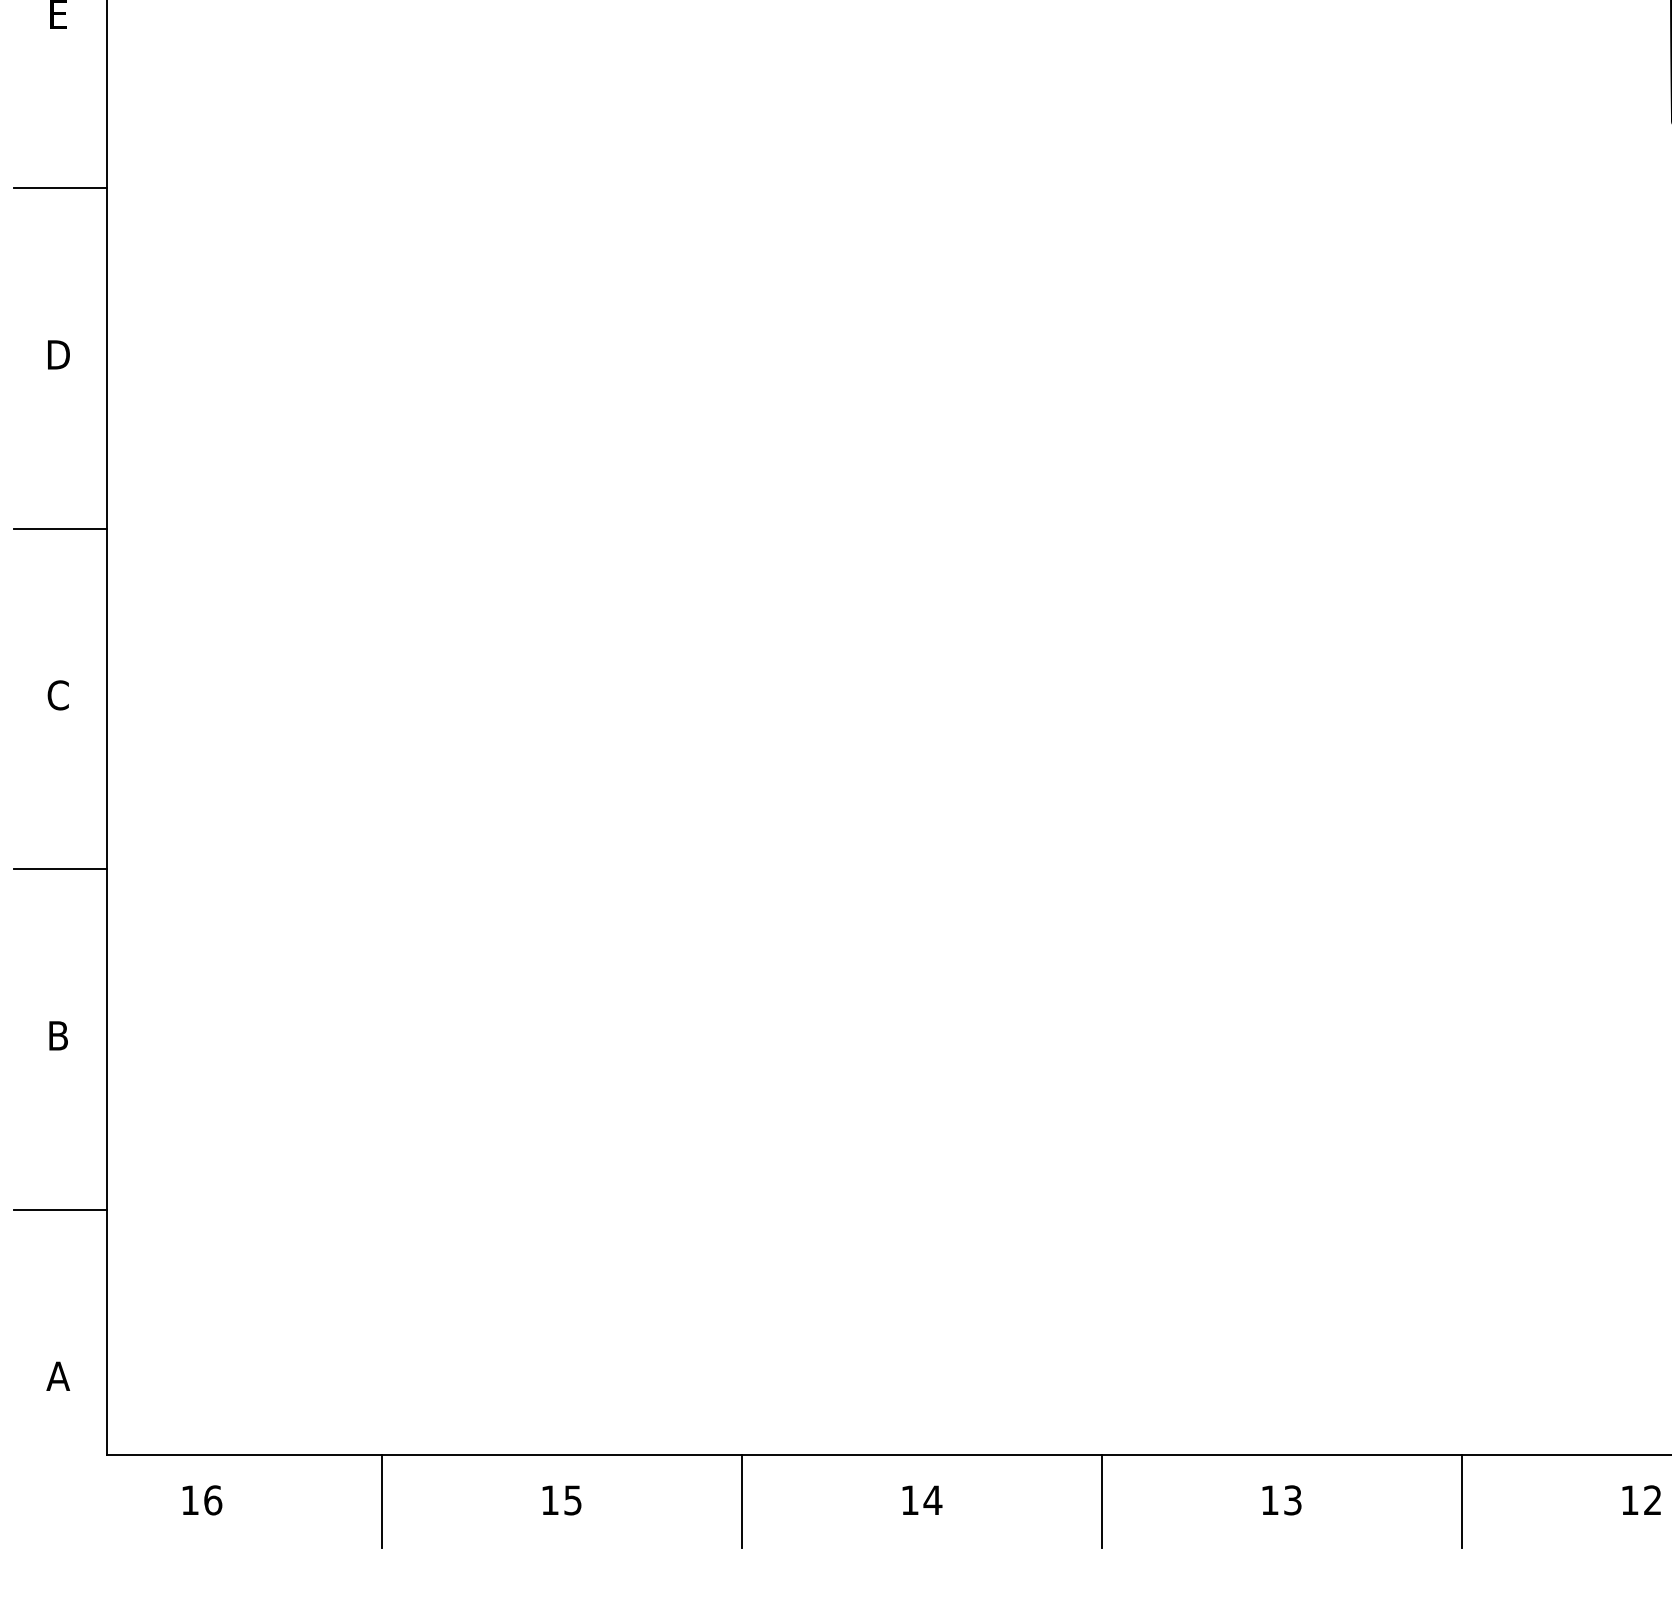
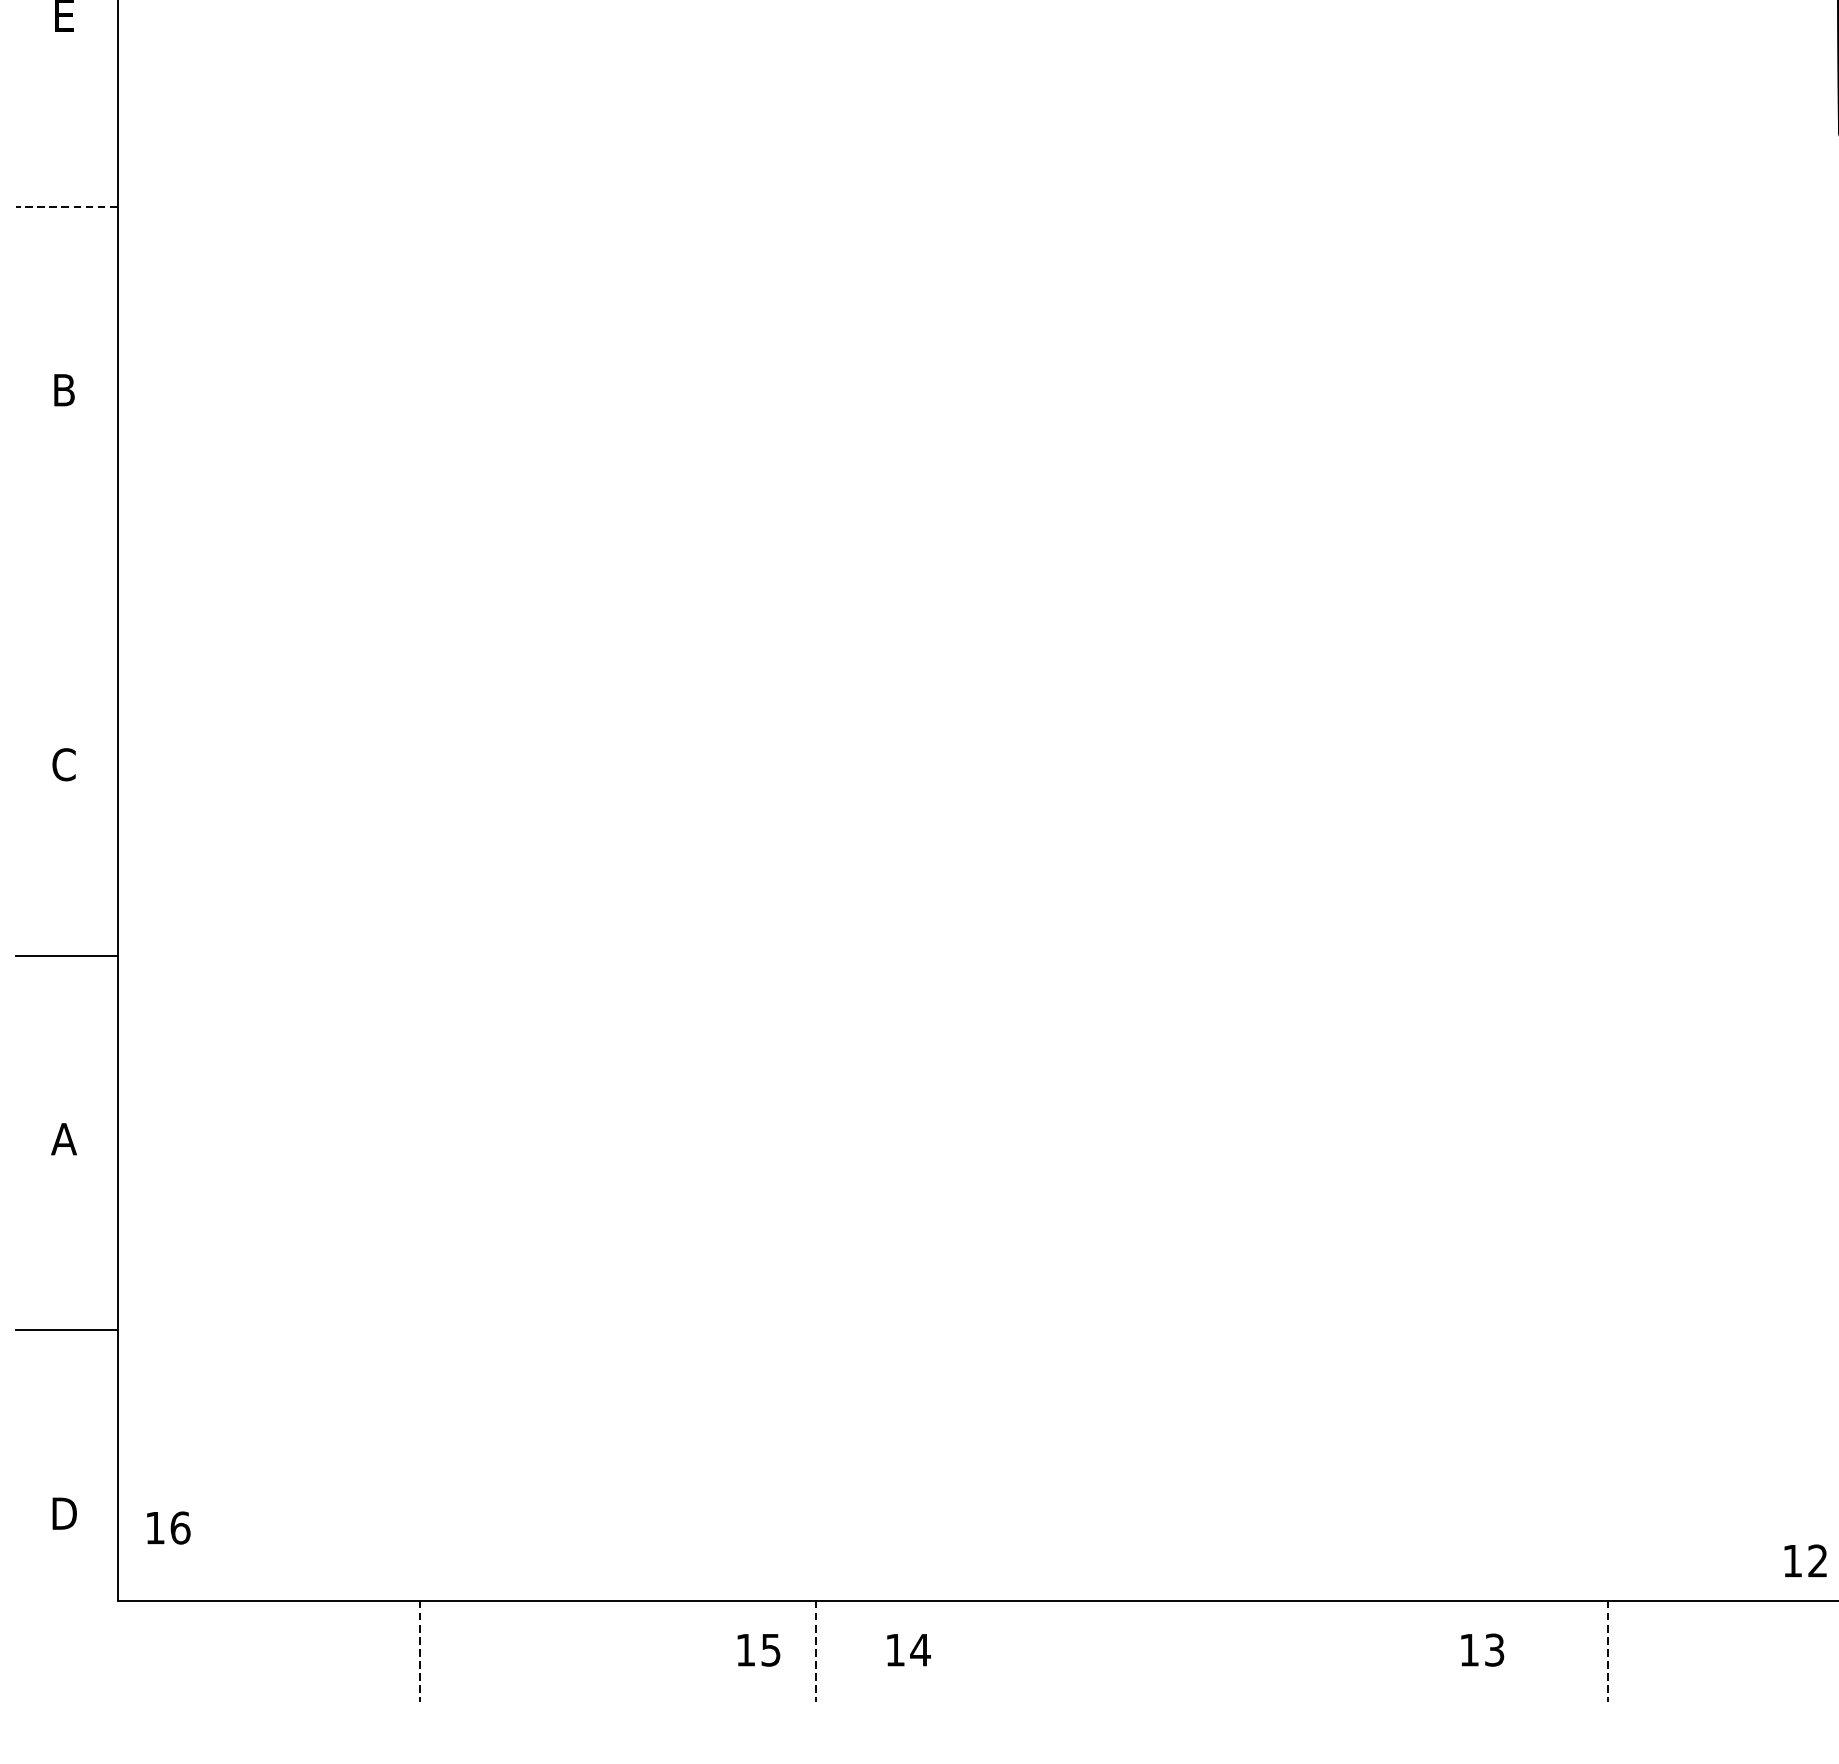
line: (60, 188) -> (66, 207), solid -> dashed
text: (58, 354) -> (64, 389), D -> B
line: (60, 528) -> (66, 581), removed
text: (58, 1035) -> (64, 1138), B -> A
text: (58, 1375) -> (64, 1512), A -> D
text: (922, 1499) -> (909, 1649), moved
text: (1641, 1499) -> (1805, 1560), moved
text: (202, 1500) -> (168, 1528), moved
text: (561, 1500) -> (758, 1650), moved
text: (1281, 1500) -> (1482, 1650), moved
line: (1101, 1501) -> (1211, 1651), removed
line: (381, 1502) -> (419, 1652), solid -> dashed
line: (741, 1502) -> (815, 1652), solid -> dashed
line: (1461, 1502) -> (1607, 1652), solid -> dashed

